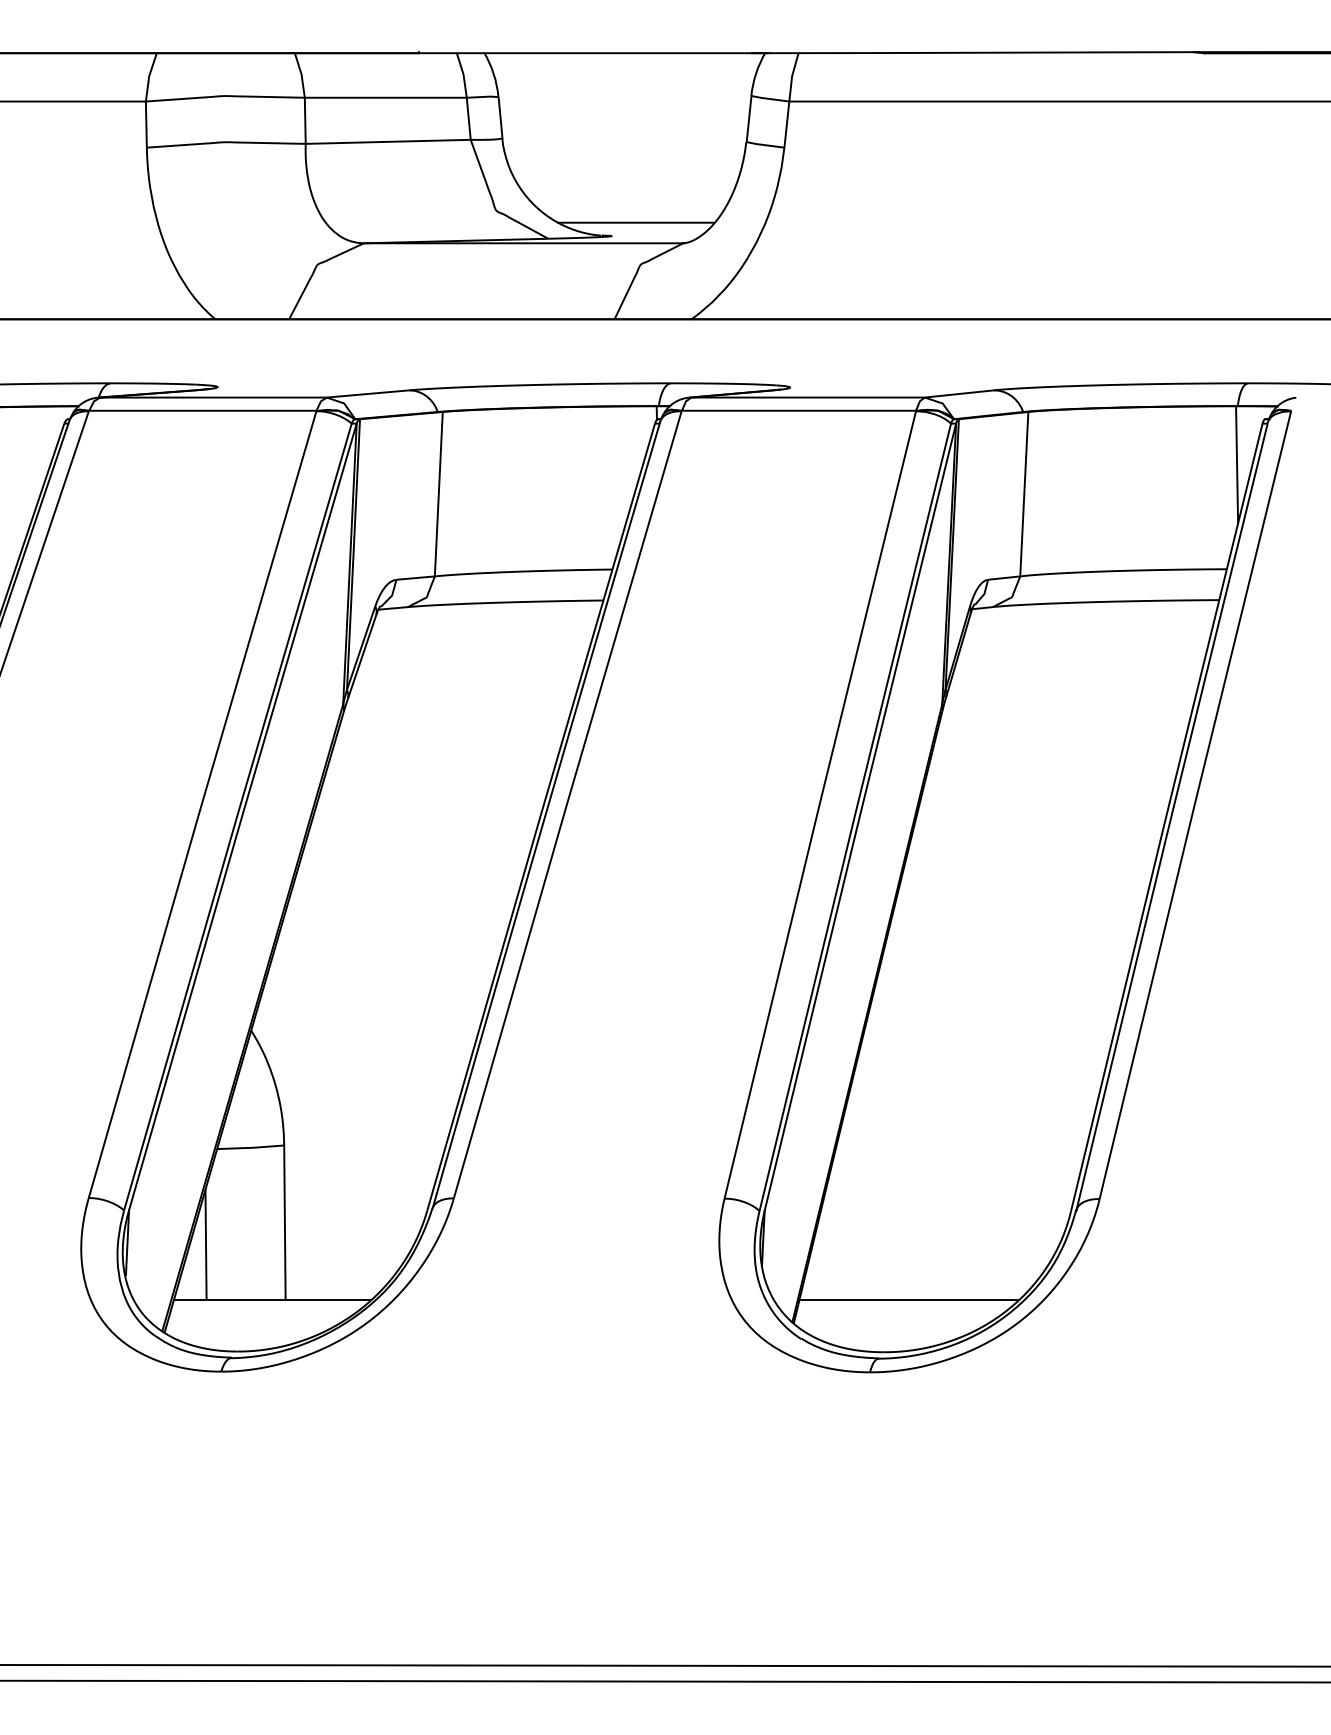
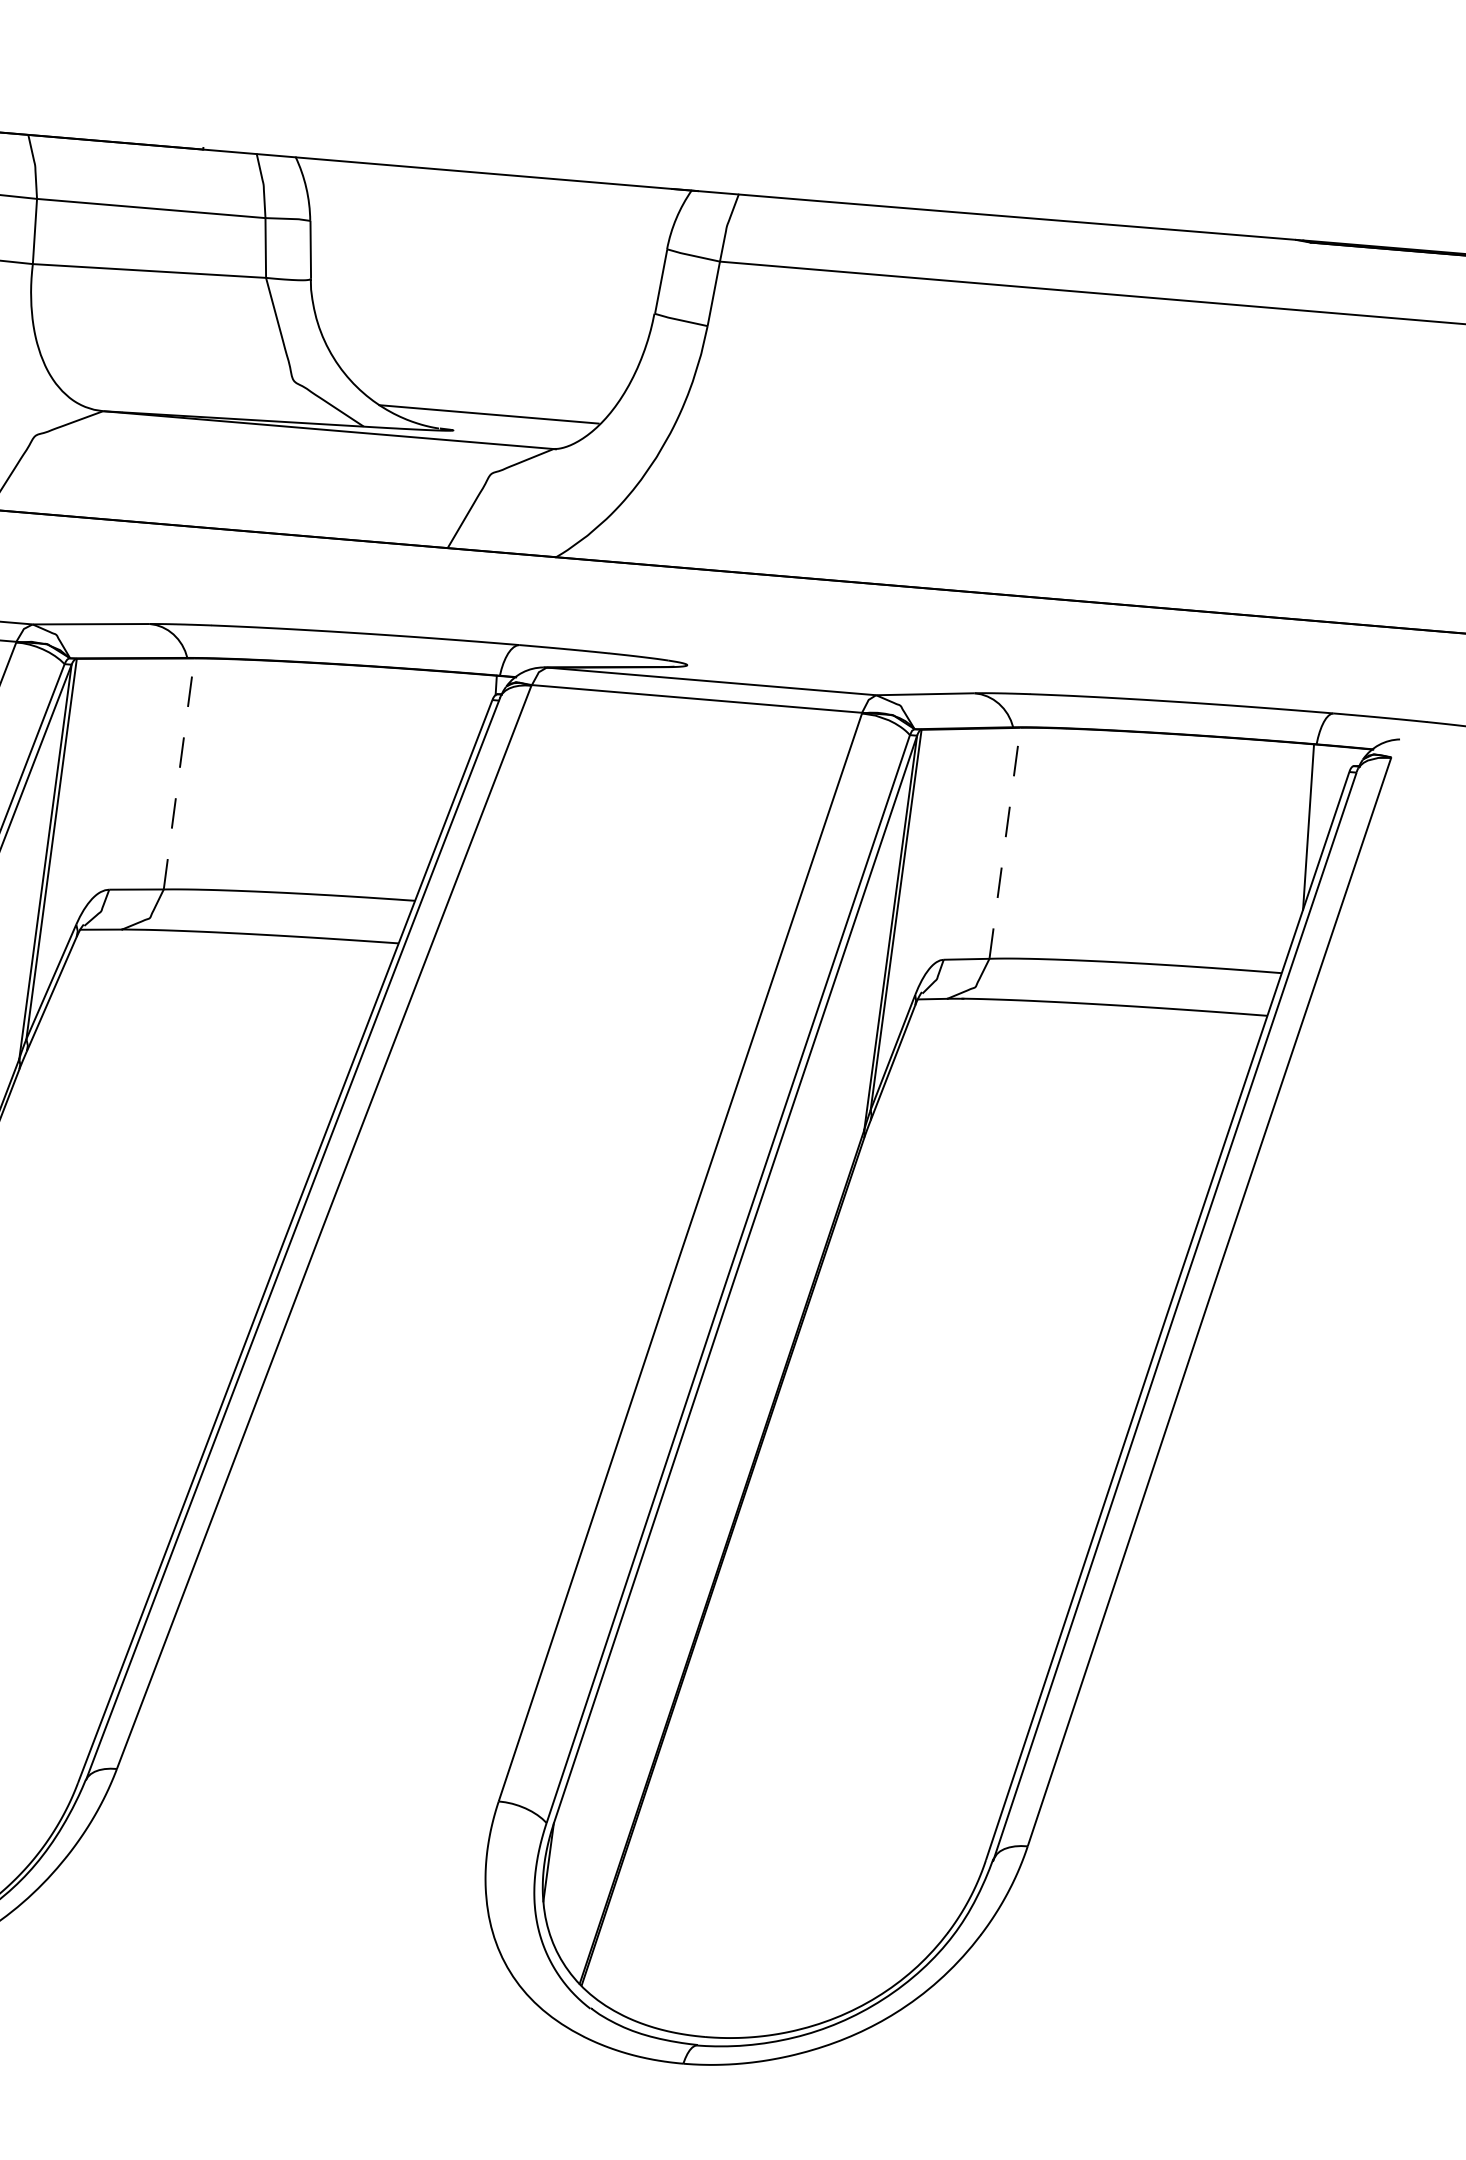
line: (438, 493) -> (178, 772), solid -> dashed
line: (1024, 493) -> (1005, 842), solid -> dashed
line: (908, 1299) -> (746, 1965), removed

